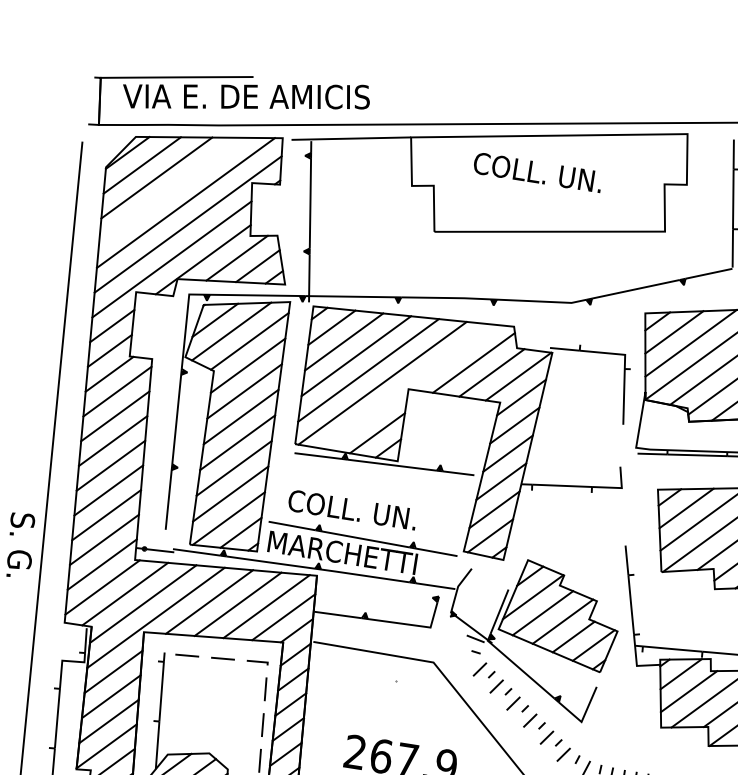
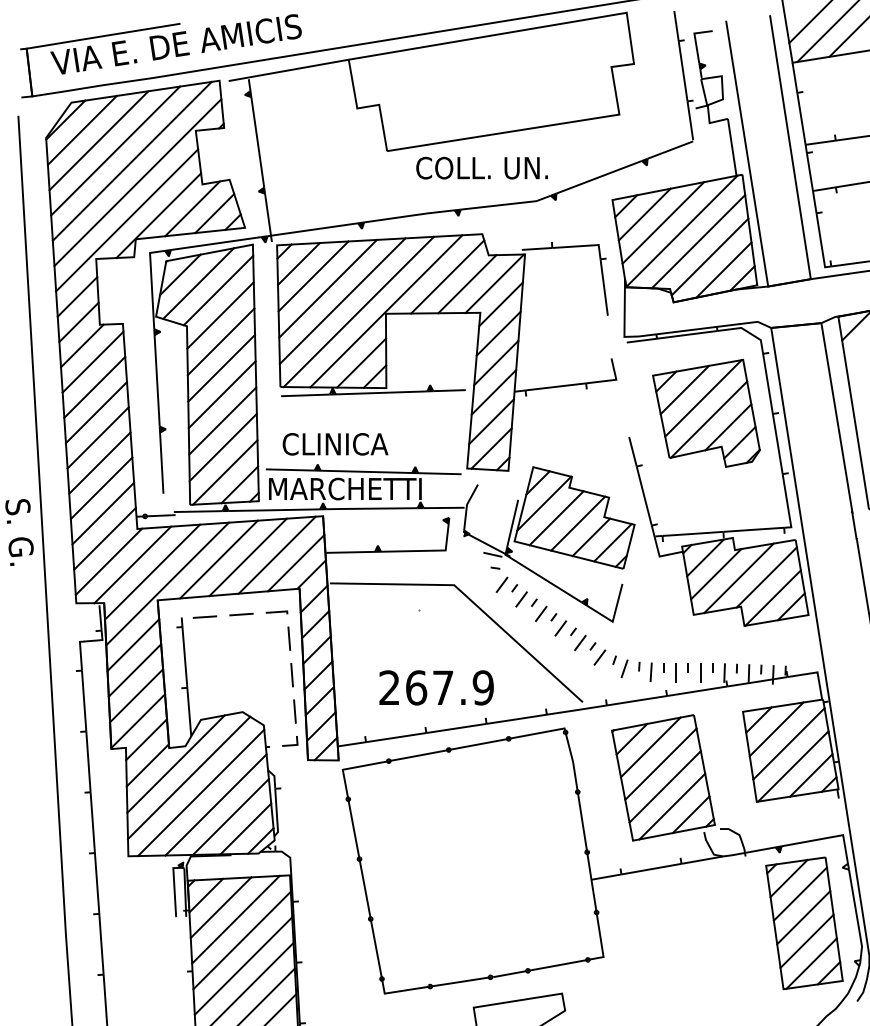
text: (537, 171) -> (481, 167), moved
line: (171, 189) -> (115, 150), added
line: (409, 387) -> (386, 311), added
text: (361, 511) -> (357, 444), COLL. UN. -> CLINICA

